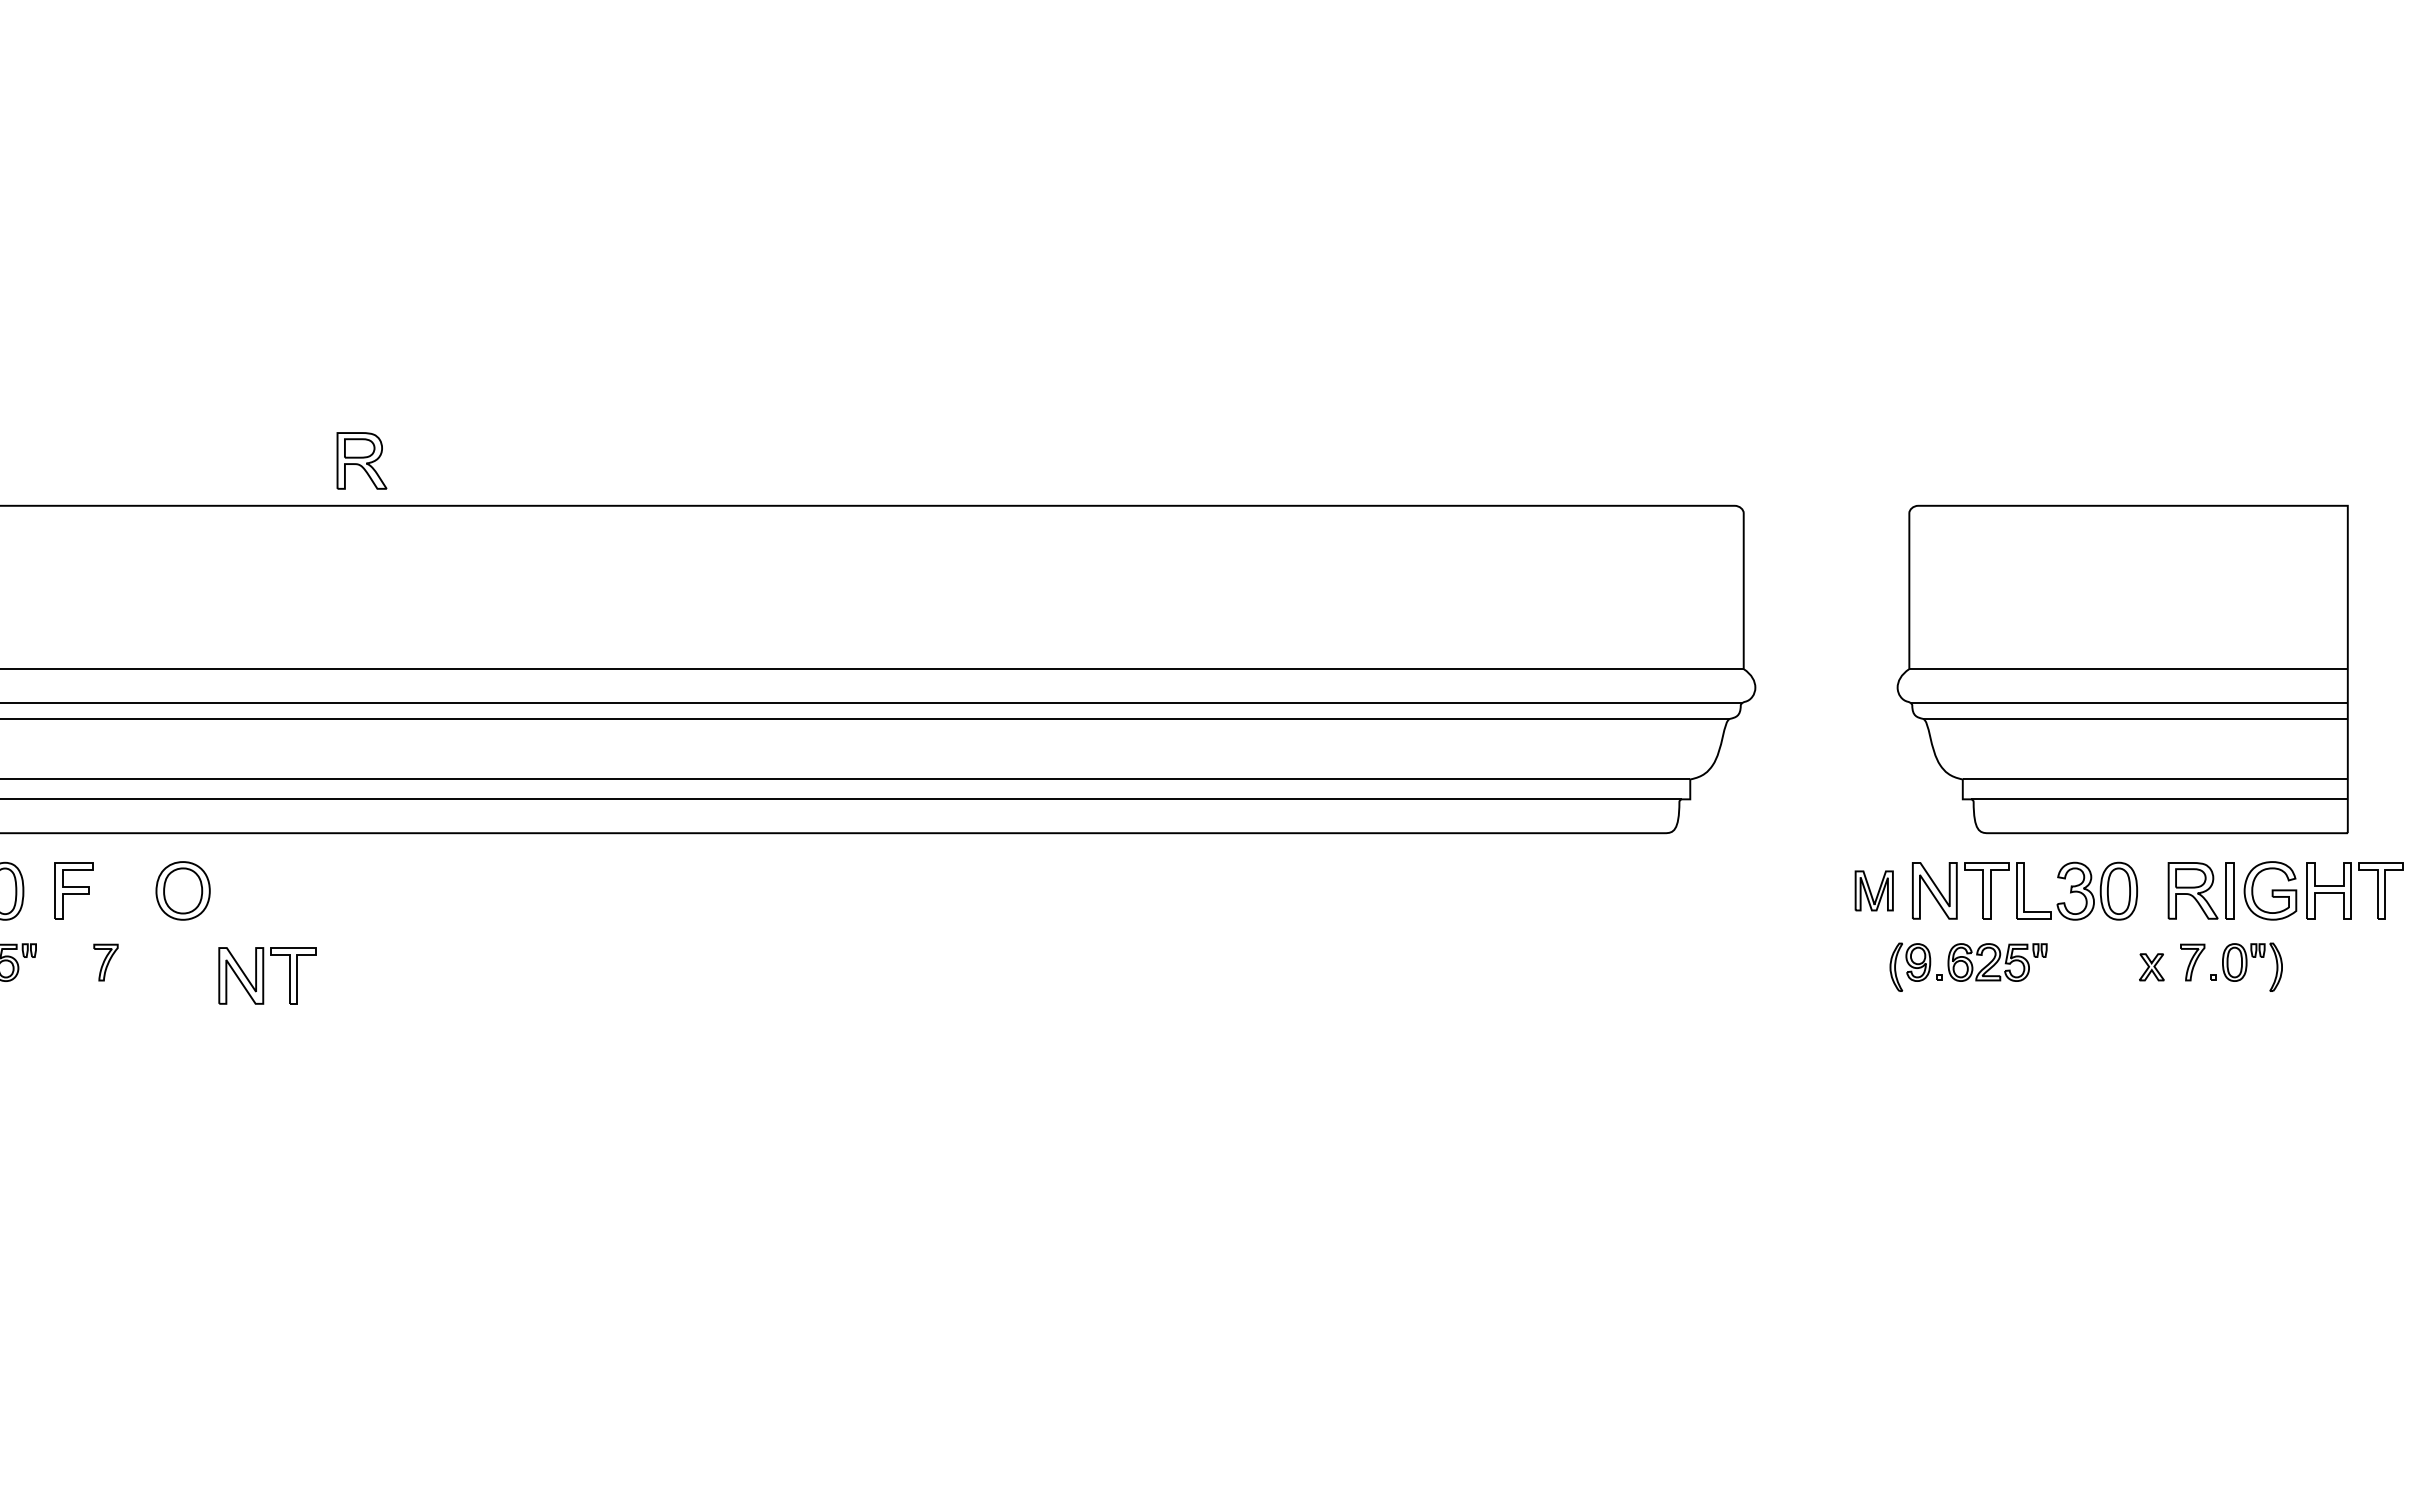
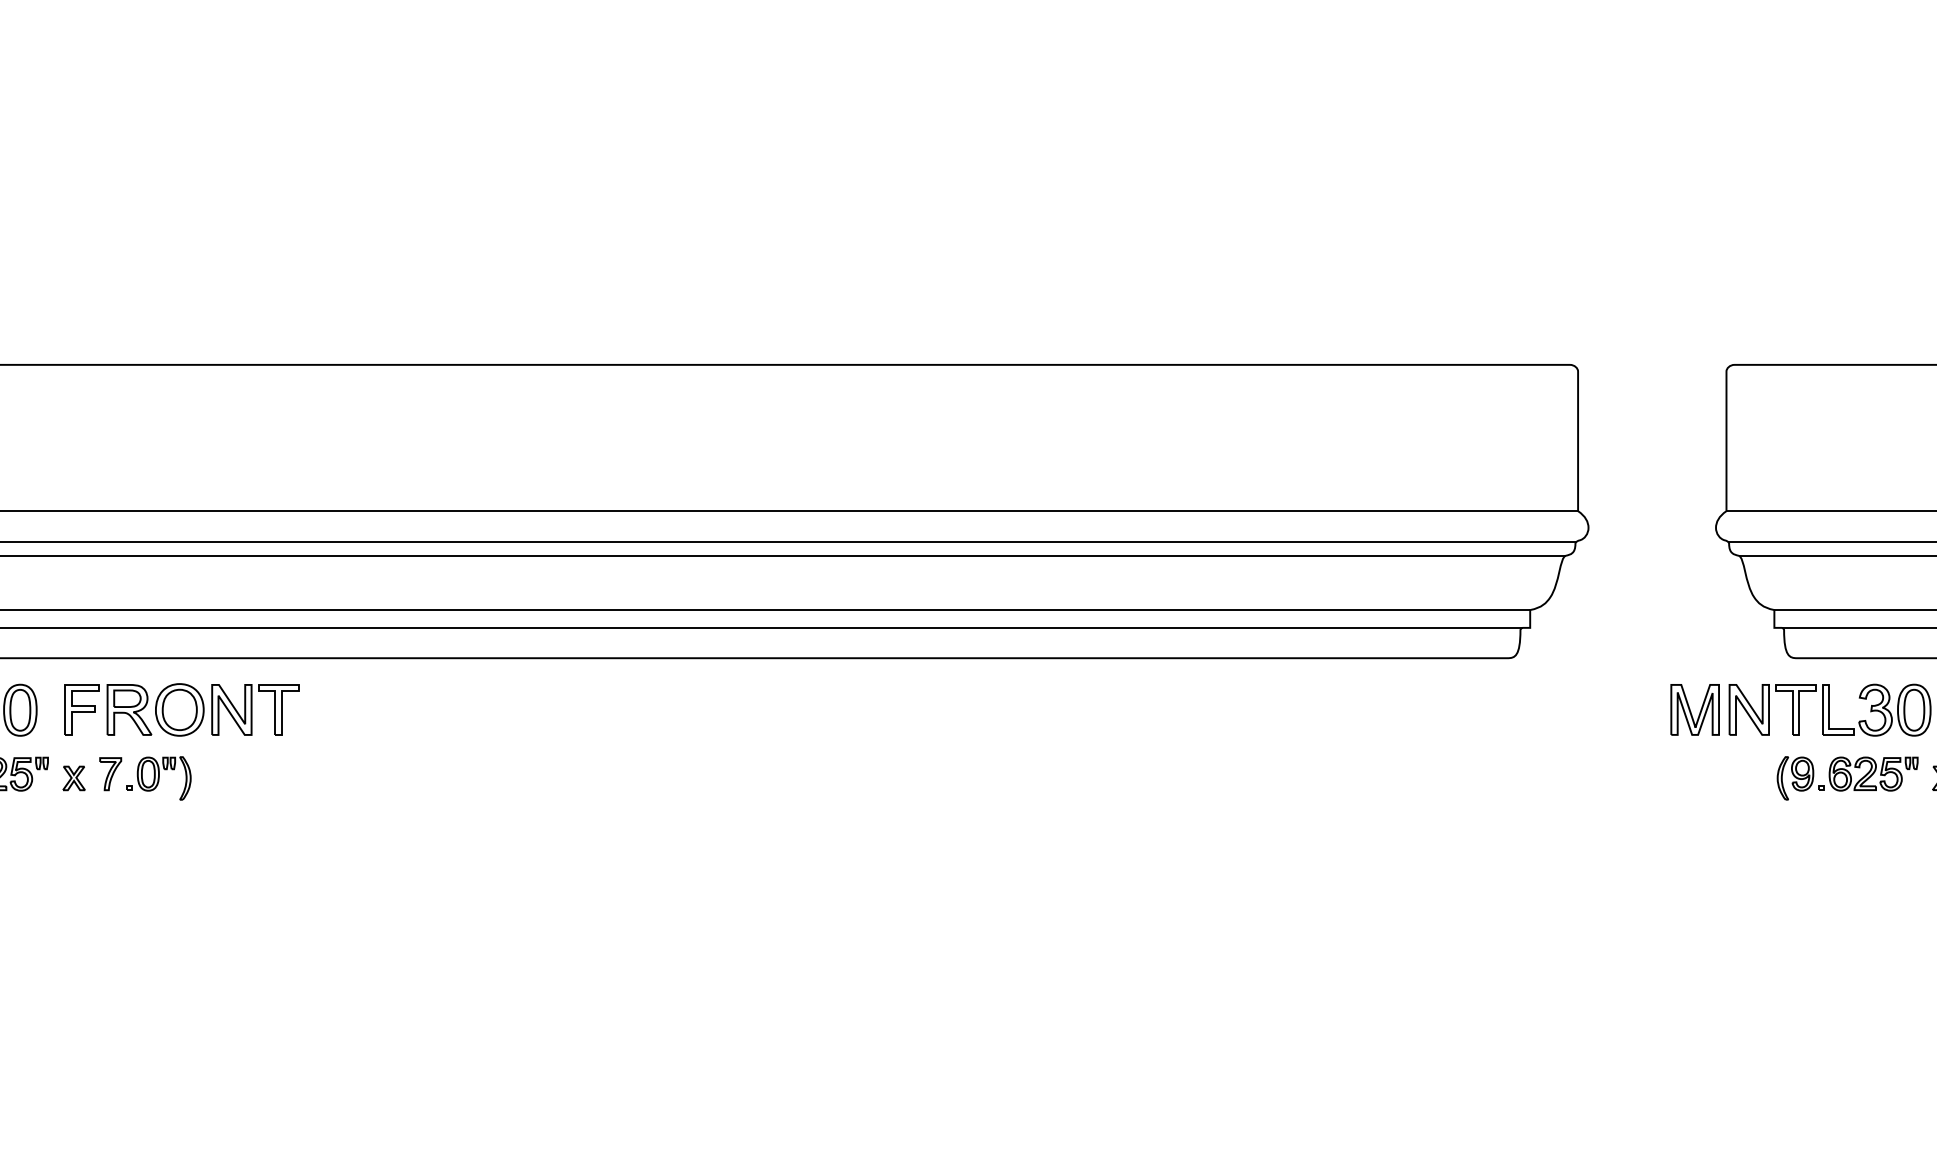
part: (361, 460) -> (129, 709), moved
part: (1873, 890) -> (1694, 709), size x1.43
part: (1968, 966) -> (1847, 777), moved
part: (64, 967) -> (73, 778), added
part: (160, 967) -> (159, 778), added
part: (267, 975) -> (255, 709), moved

